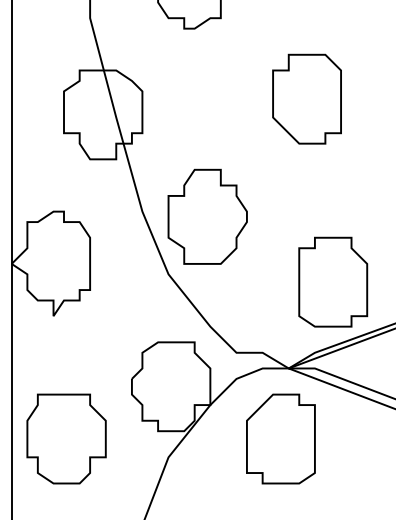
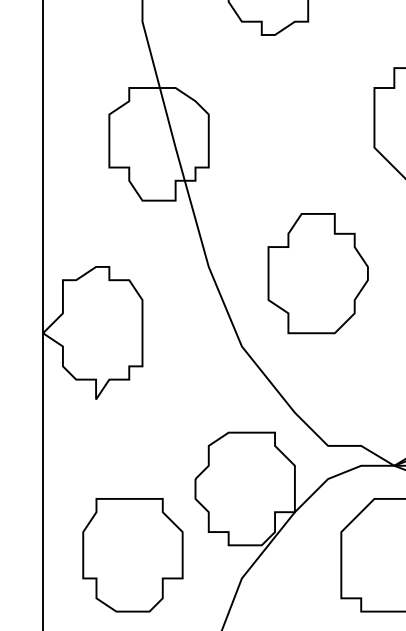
part: (207, 216) -> (317, 273), moved
part: (66, 438) -> (132, 554), moved

